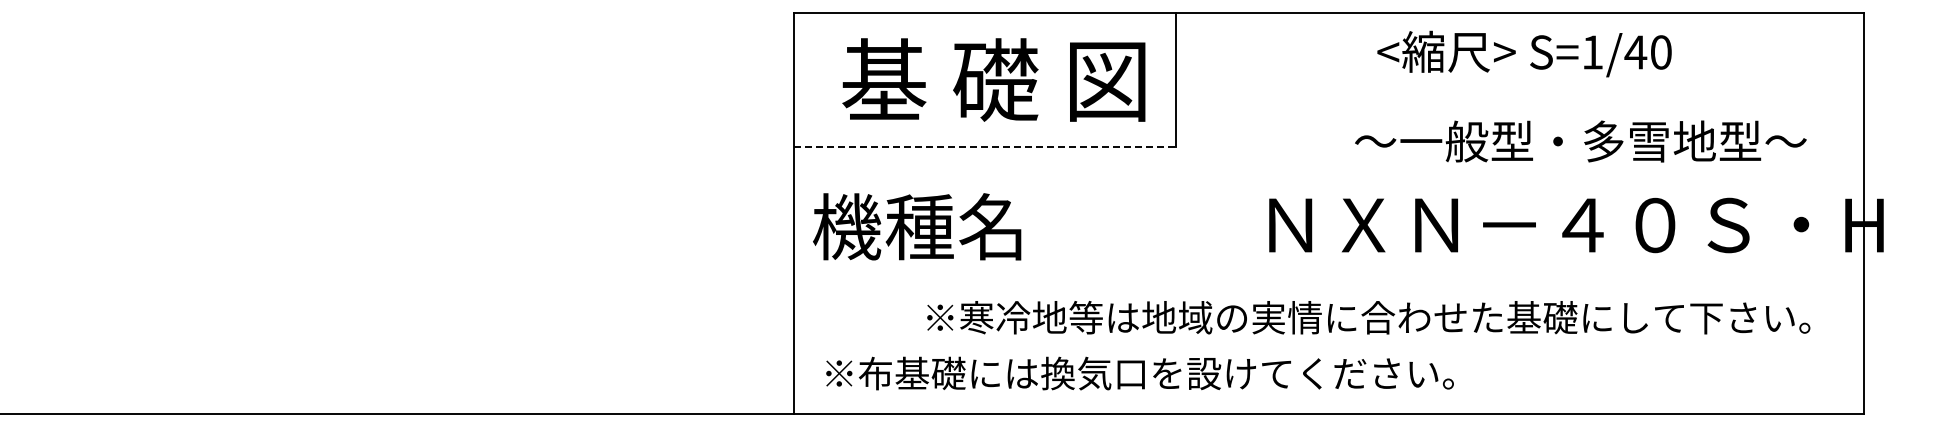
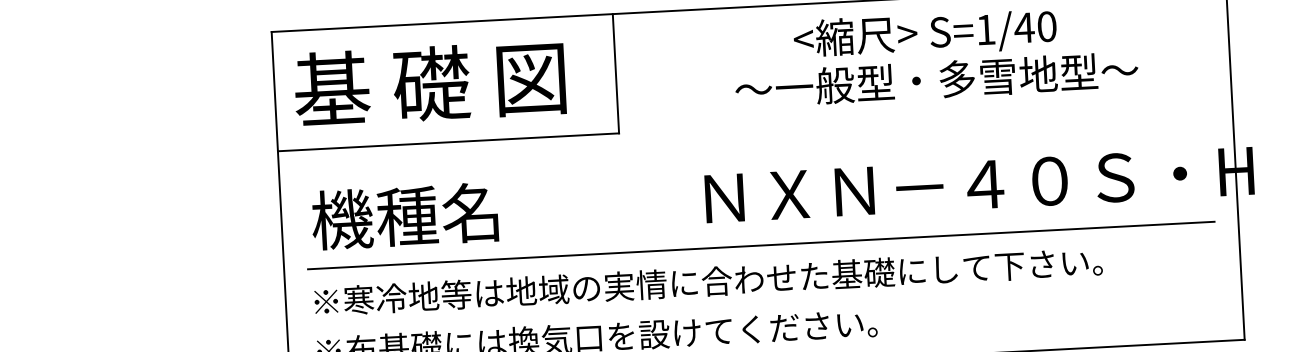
text: (993, 79) -> (429, 83), moved
text: (1580, 141) -> (936, 79), moved
line: (985, 146) -> (448, 142), dashed -> solid
text: (917, 226) -> (405, 216), moved
line: (1328, 280) -> (760, 245), added
text: (1368, 317) -> (708, 281), moved

